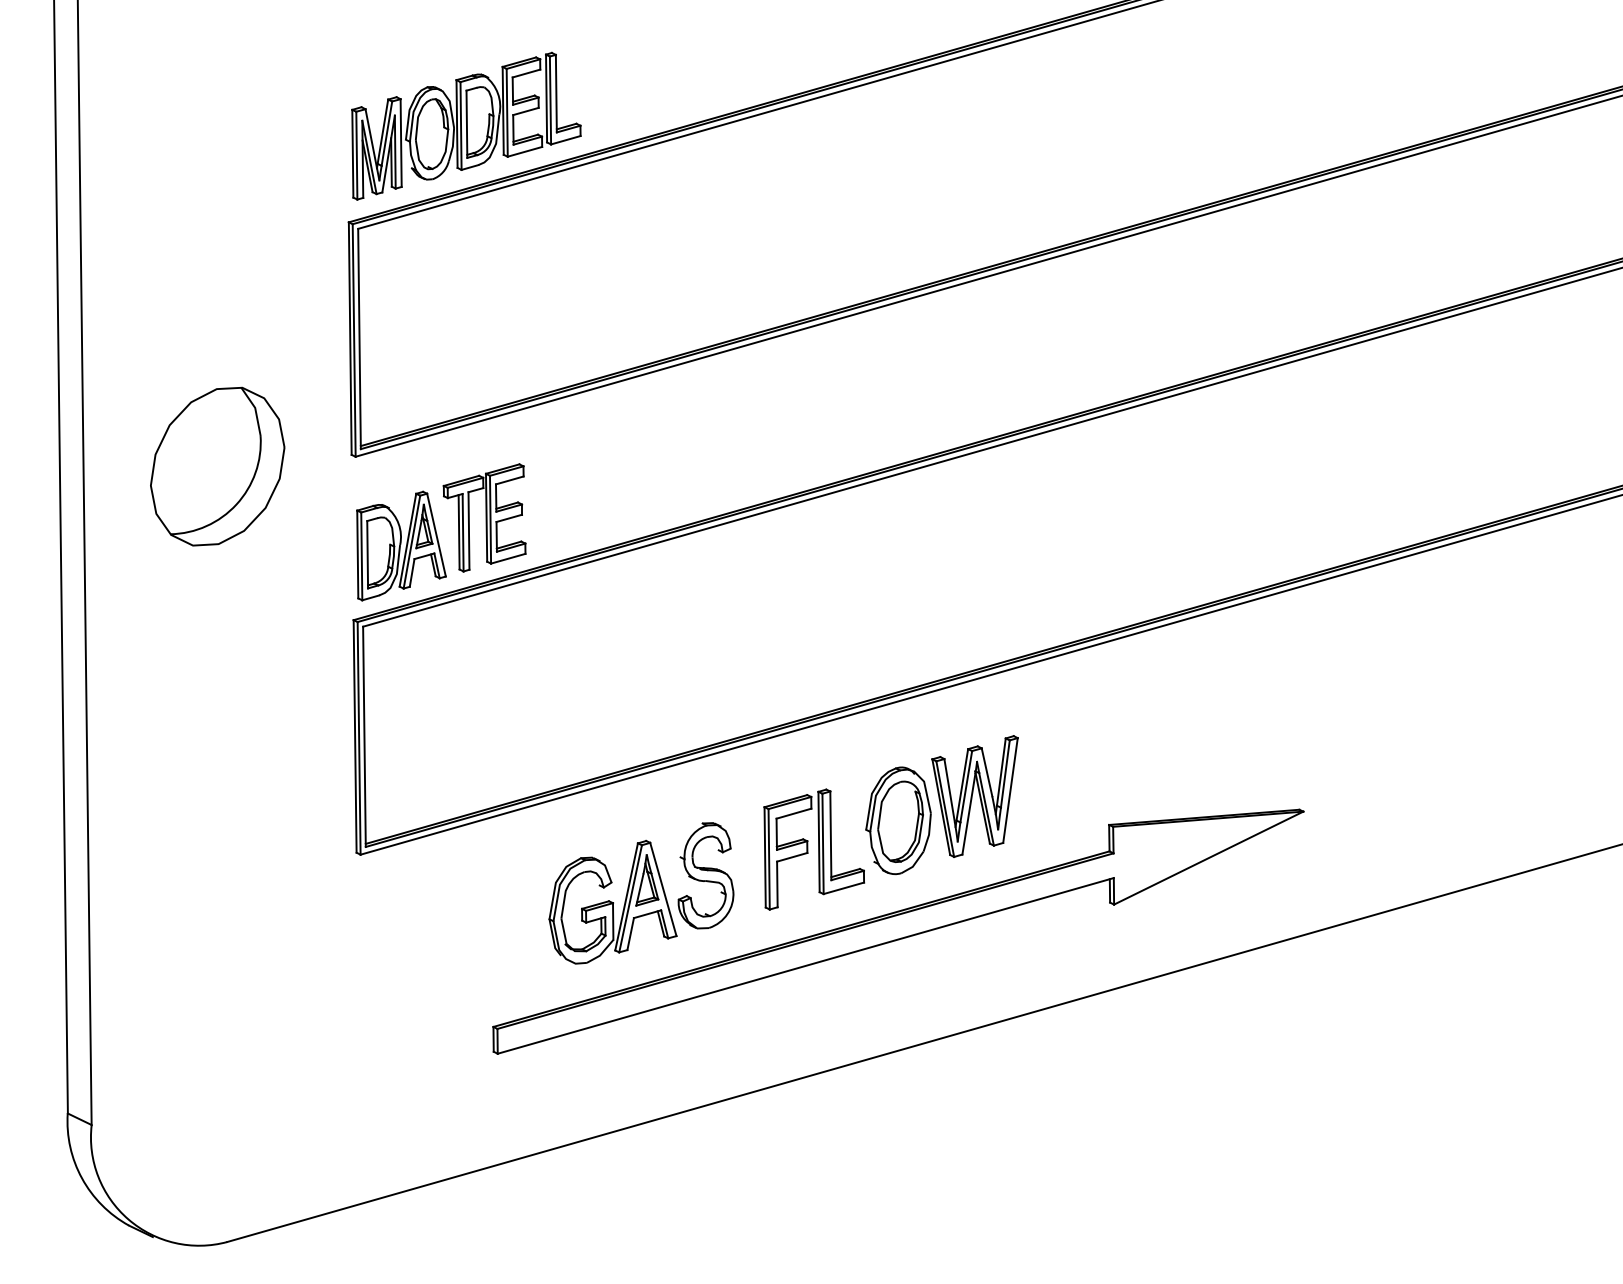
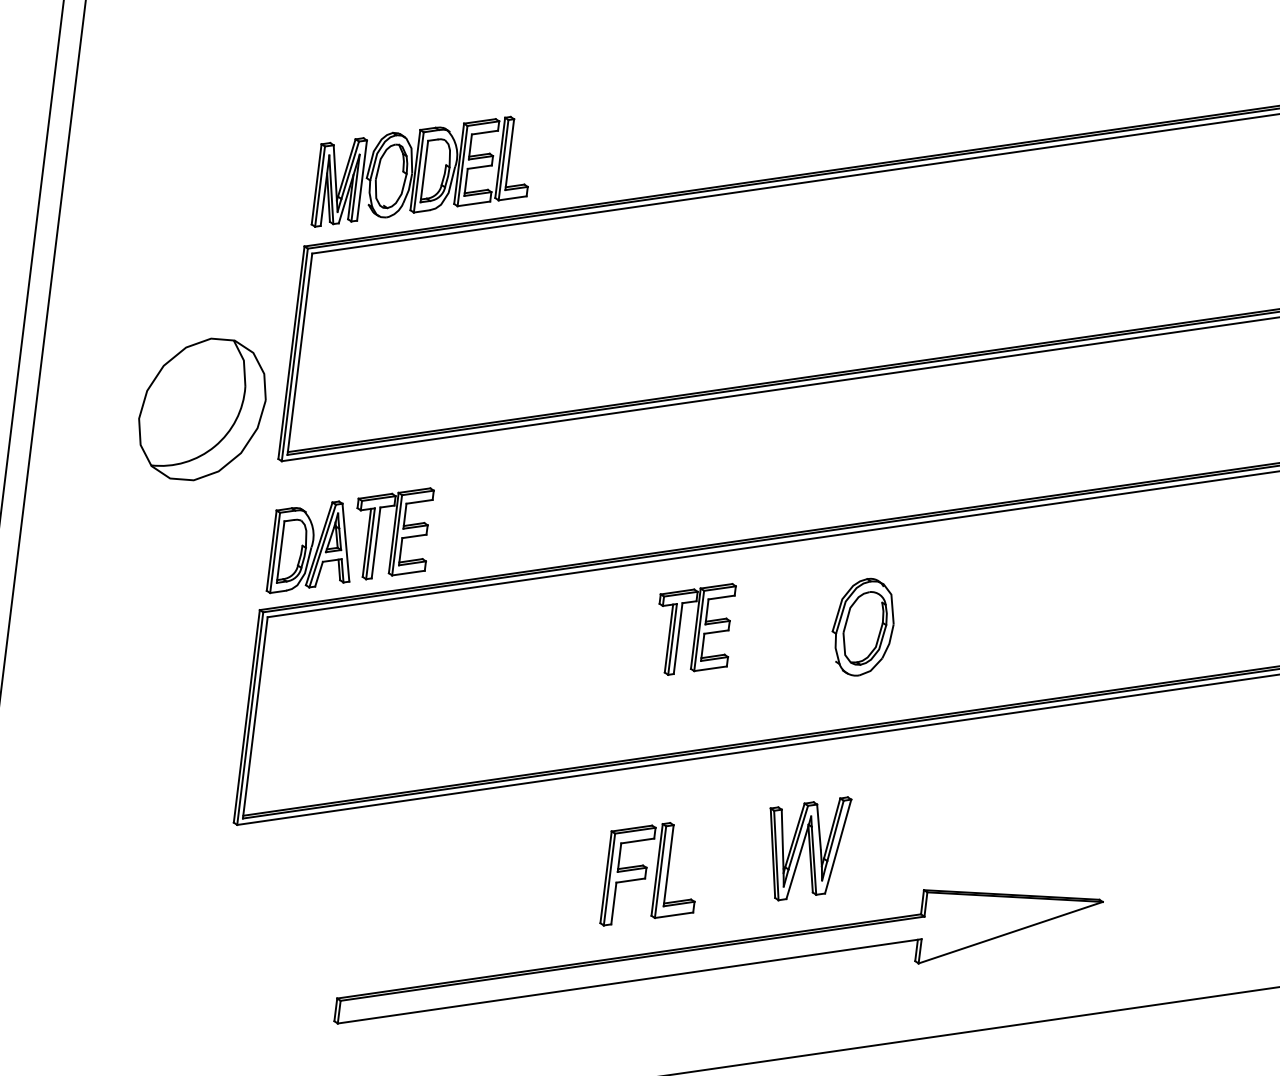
part: (217, 466) -> (202, 409), moved
part: (823, 576) -> (693, 628), added
part: (898, 820) -> (863, 626), moved
part: (641, 893) -> (488, 895), removed

